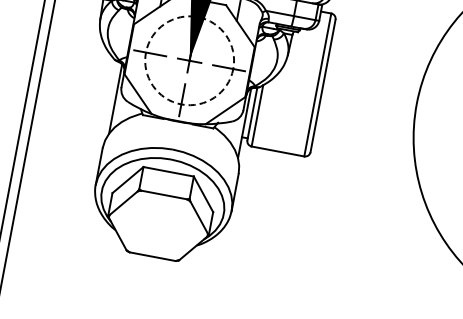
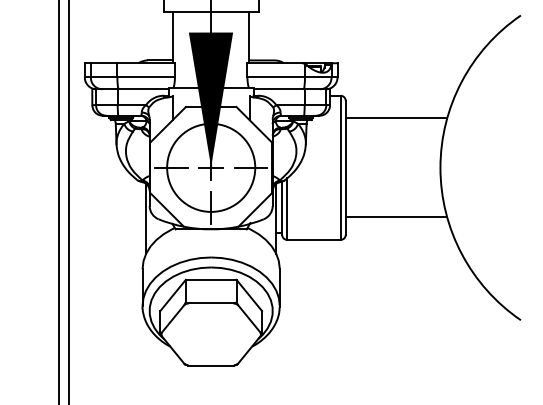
line: (382, 46) -> (396, 118), added
circle: (190, 60) -> (211, 167), dashed -> solid
line: (363, 144) -> (396, 217), added

